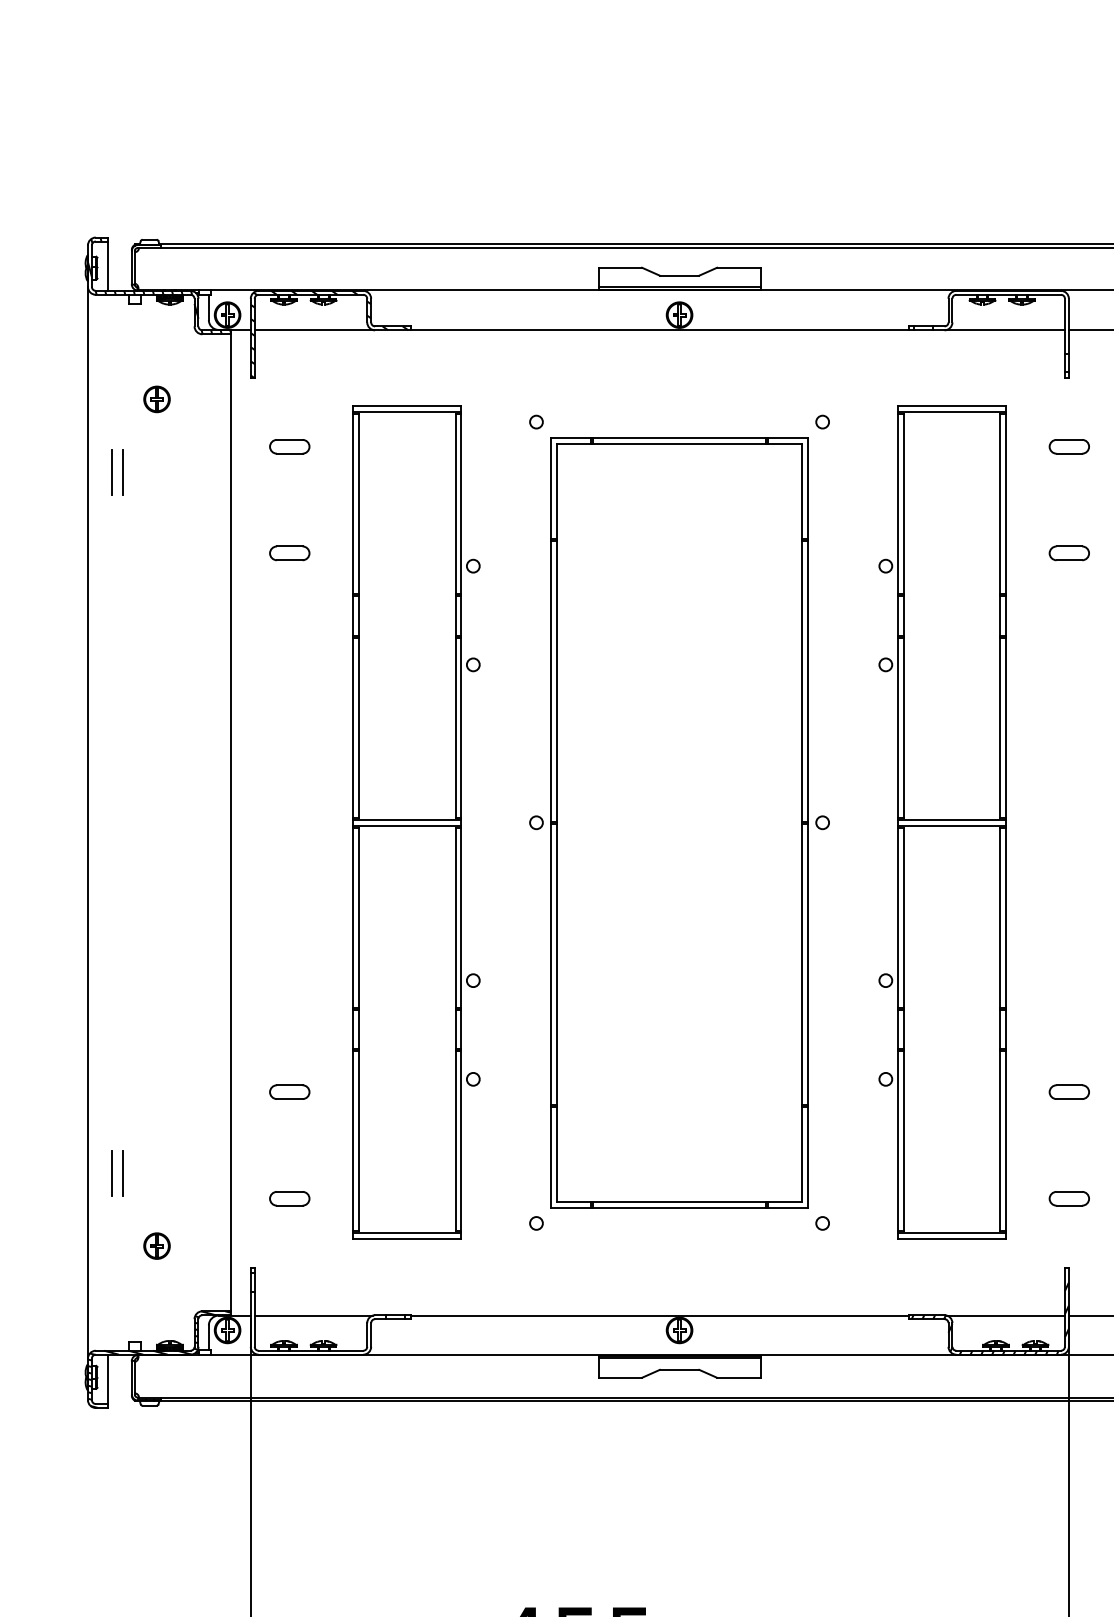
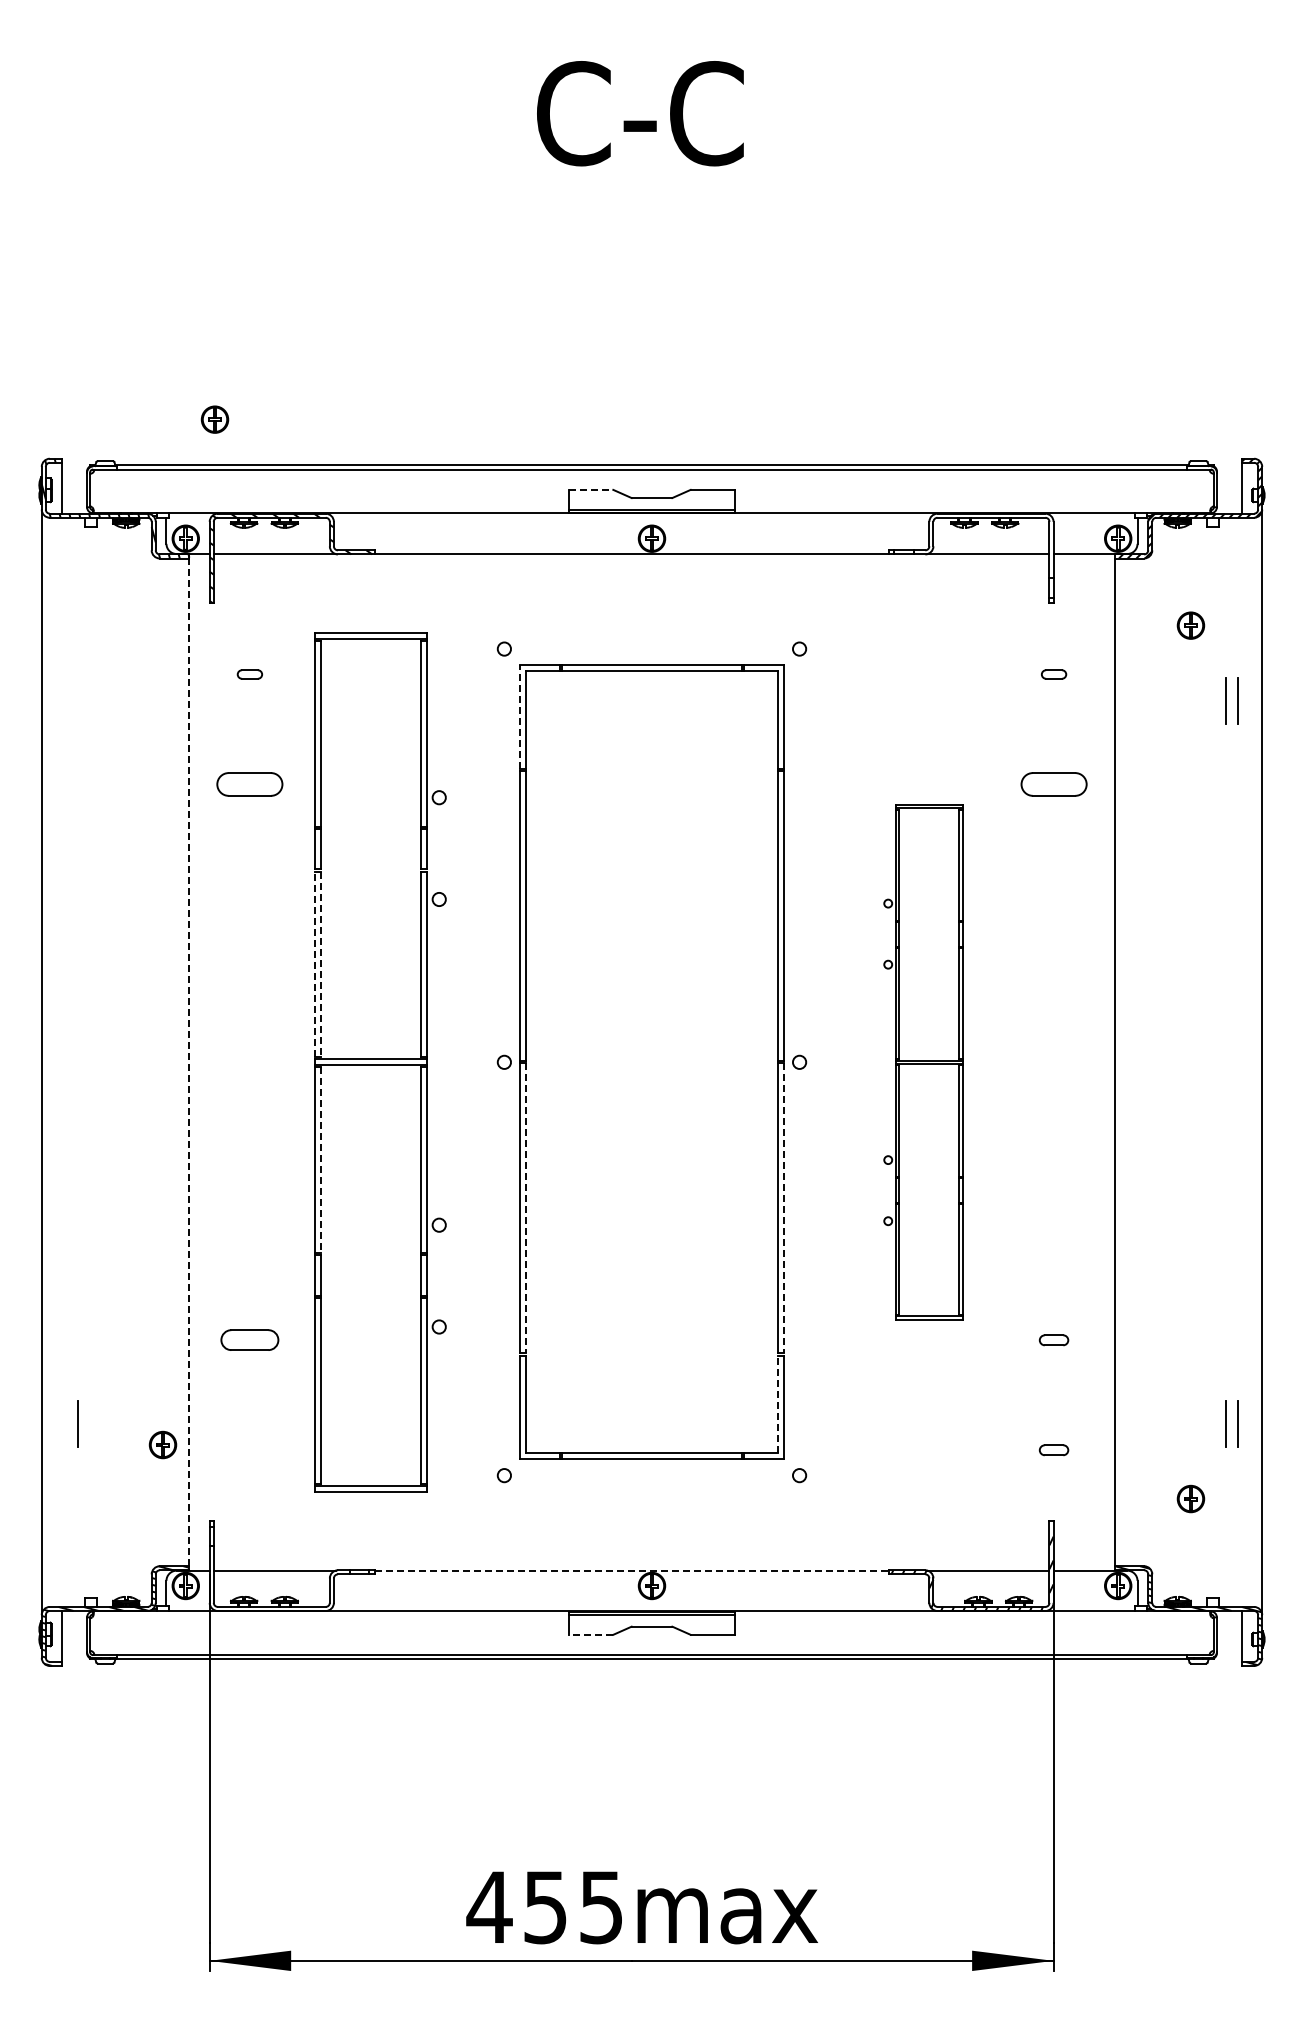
line: (620, 267) -> (591, 489), solid -> dashed
part: (156, 399) -> (214, 419), moved
part: (289, 446) -> (249, 674), size x0.6
part: (1068, 446) -> (1053, 674), size x0.6
line: (111, 471) -> (66, 700), removed
line: (122, 471) -> (77, 700), removed
line: (551, 488) -> (519, 717), solid -> dashed
part: (289, 553) -> (249, 784), size x1.6
part: (1068, 553) -> (1053, 784), size x1.6
line: (353, 727) -> (315, 964), solid -> dashed
line: (359, 727) -> (321, 964), solid -> dashed
line: (231, 822) -> (189, 1062), solid -> dashed
part: (942, 822) -> (923, 1062), size x0.6
line: (359, 917) -> (321, 1160), solid -> dashed
line: (556, 964) -> (525, 1208), solid -> dashed
line: (808, 964) -> (784, 1208), solid -> dashed
part: (289, 1092) -> (249, 1340), size x1.4
part: (1068, 1092) -> (1053, 1340), size x0.7
line: (802, 1154) -> (778, 1404), solid -> dashed
line: (111, 1172) -> (66, 1423), removed
part: (289, 1199) -> (249, 1450), removed
part: (1068, 1199) -> (1053, 1450), size x0.7
part: (156, 1245) -> (162, 1444), moved
line: (660, 1315) -> (632, 1570), solid -> dashed
line: (619, 1377) -> (590, 1634), solid -> dashed

